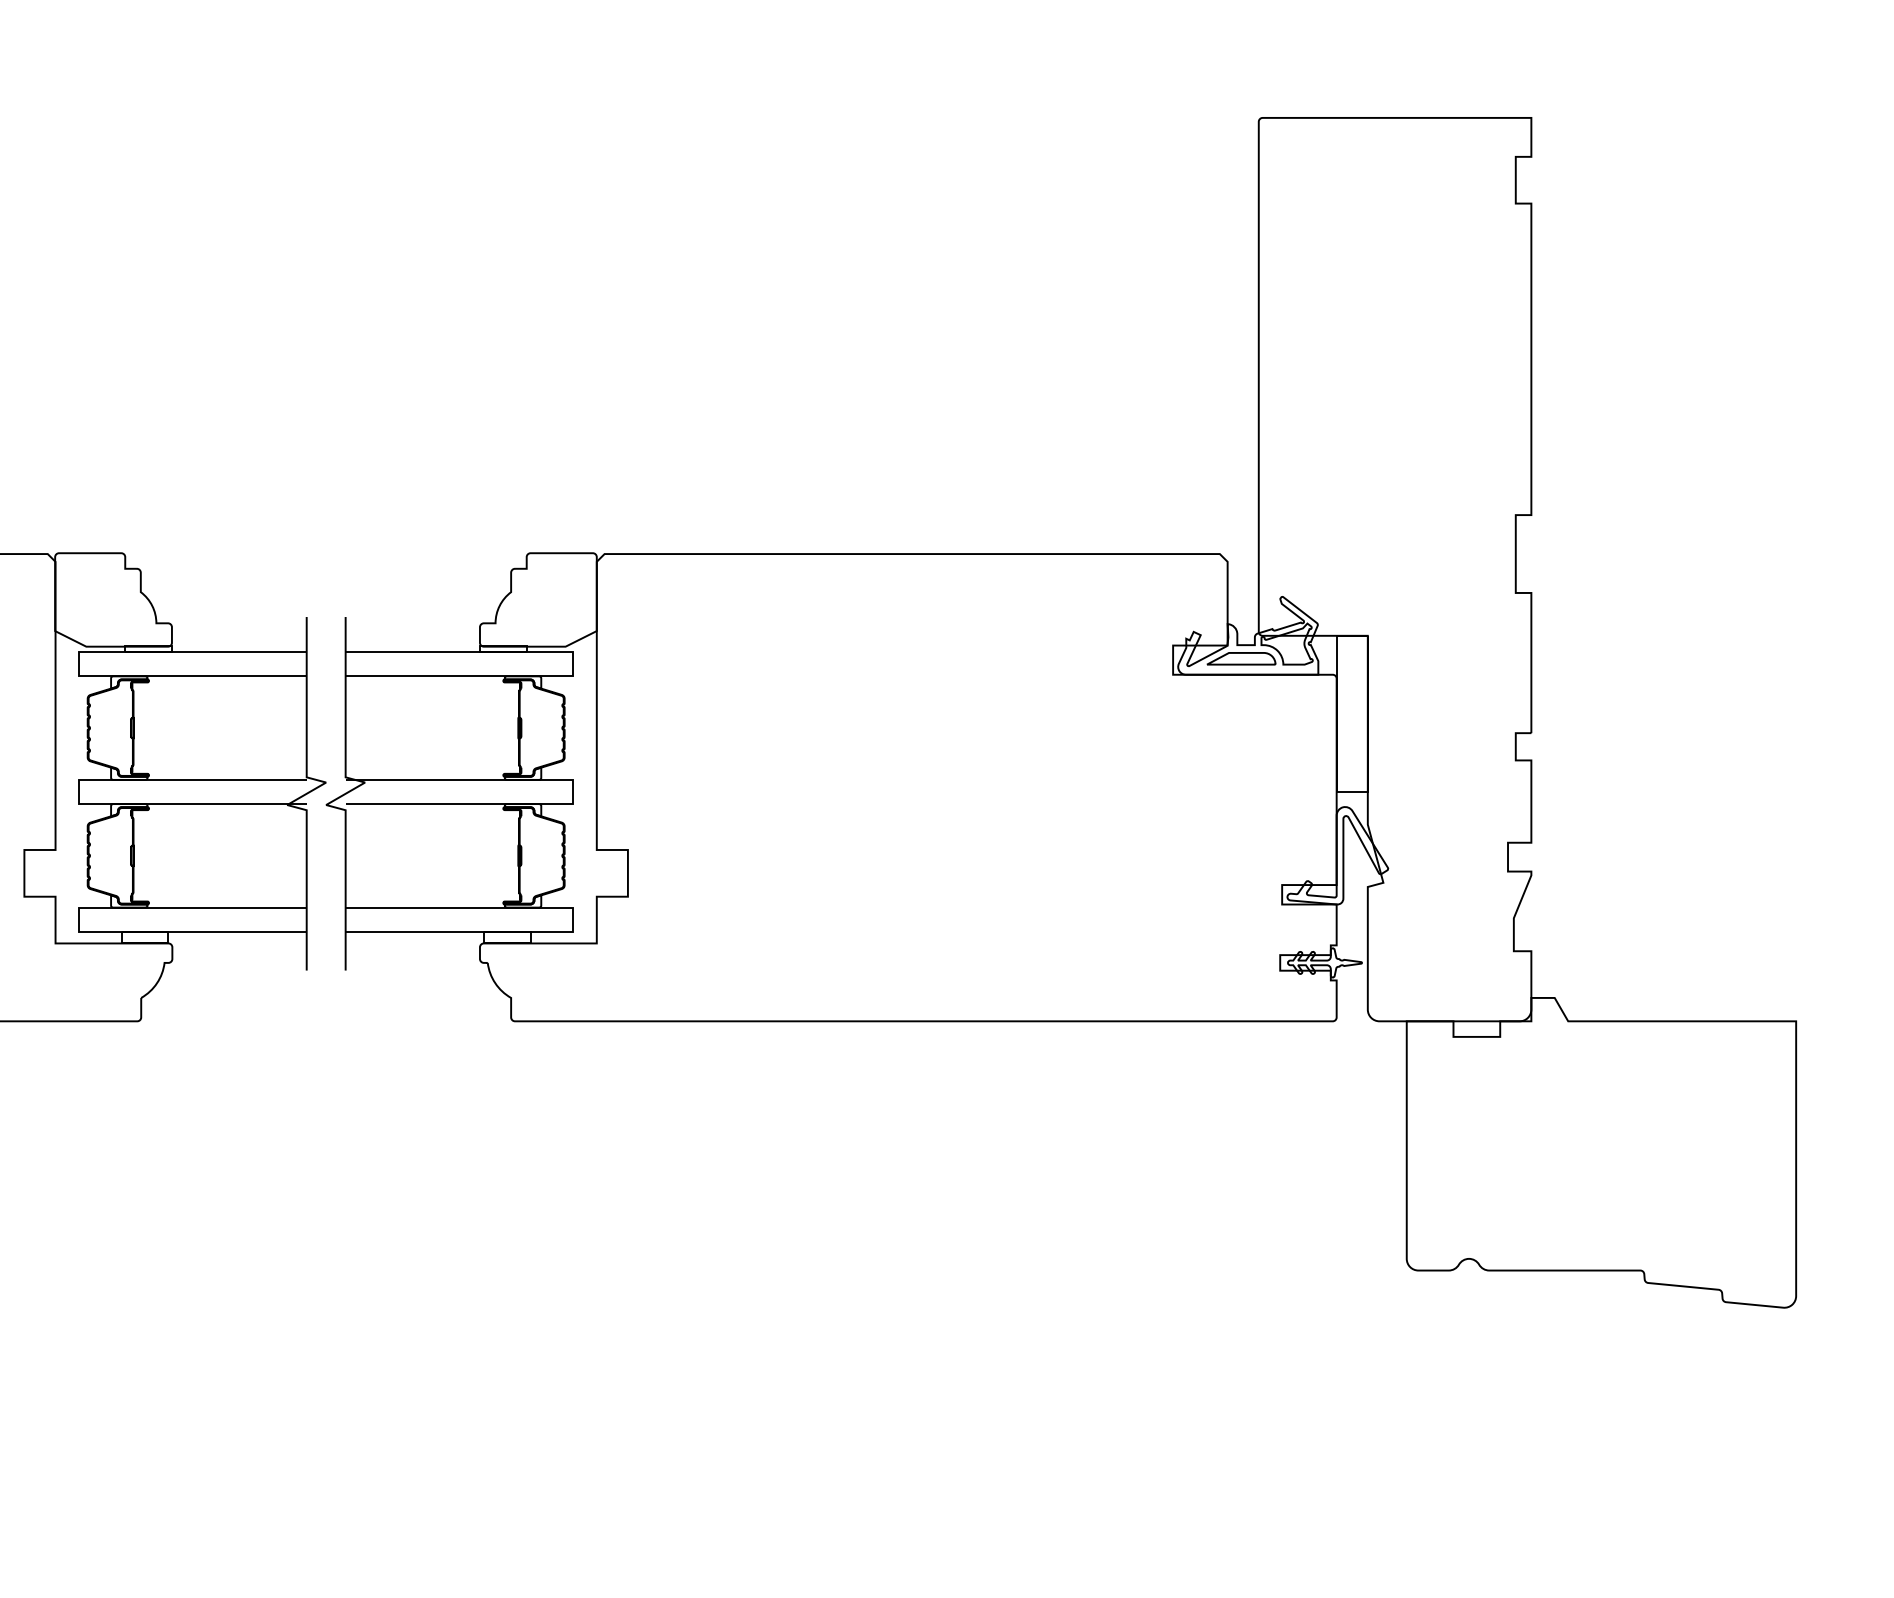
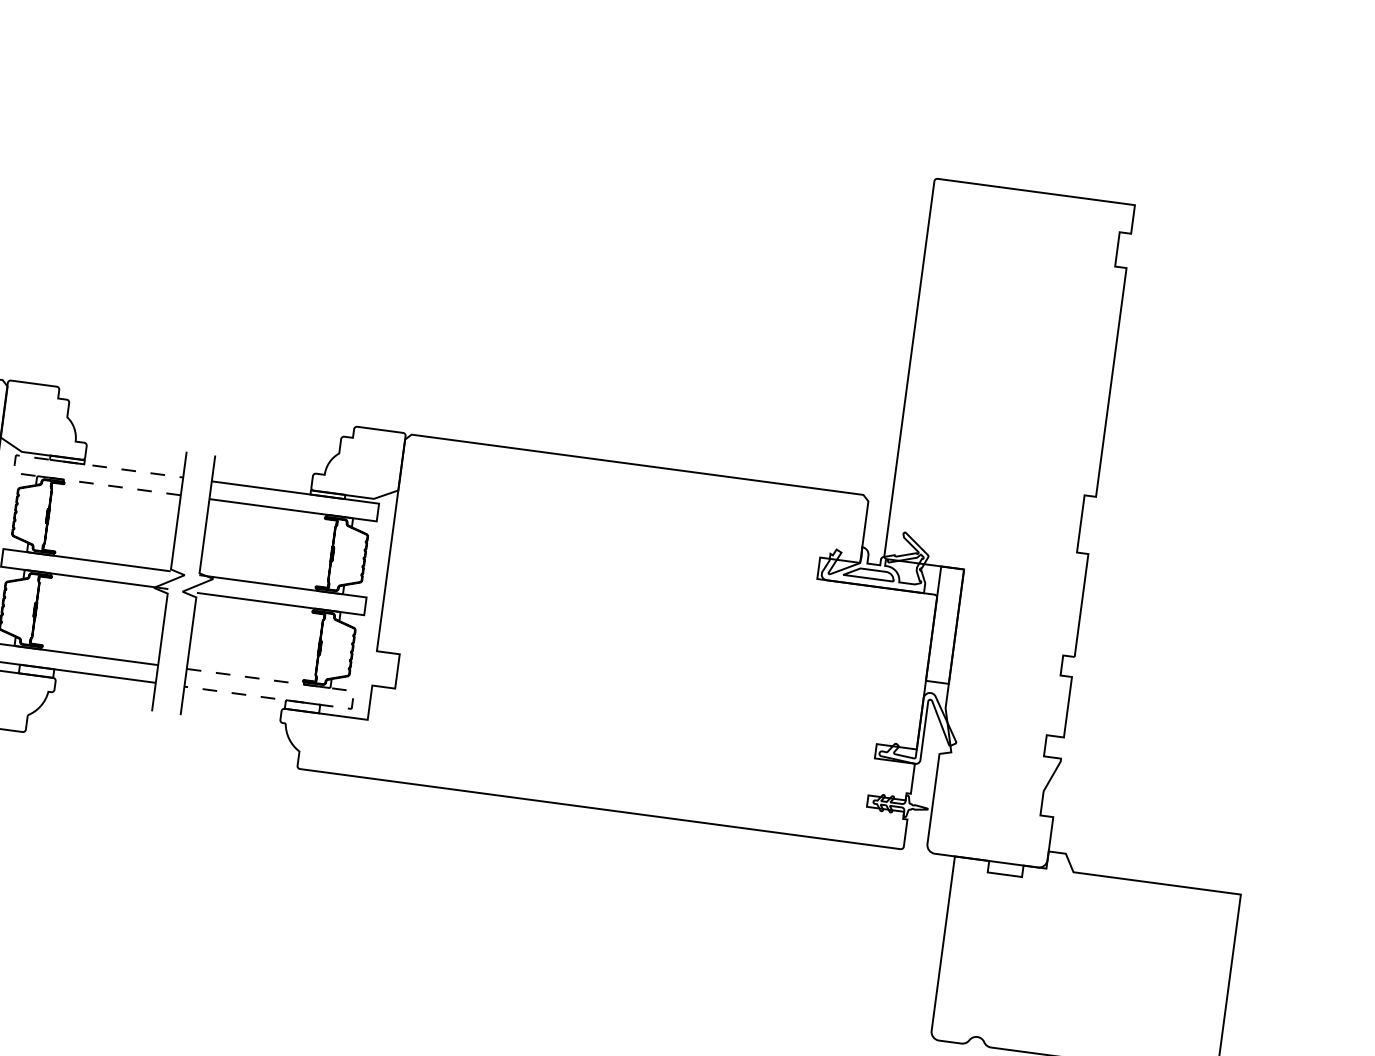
line: (78, 663) -> (14, 463), solid -> dashed
line: (573, 920) -> (352, 700), solid -> dashed

